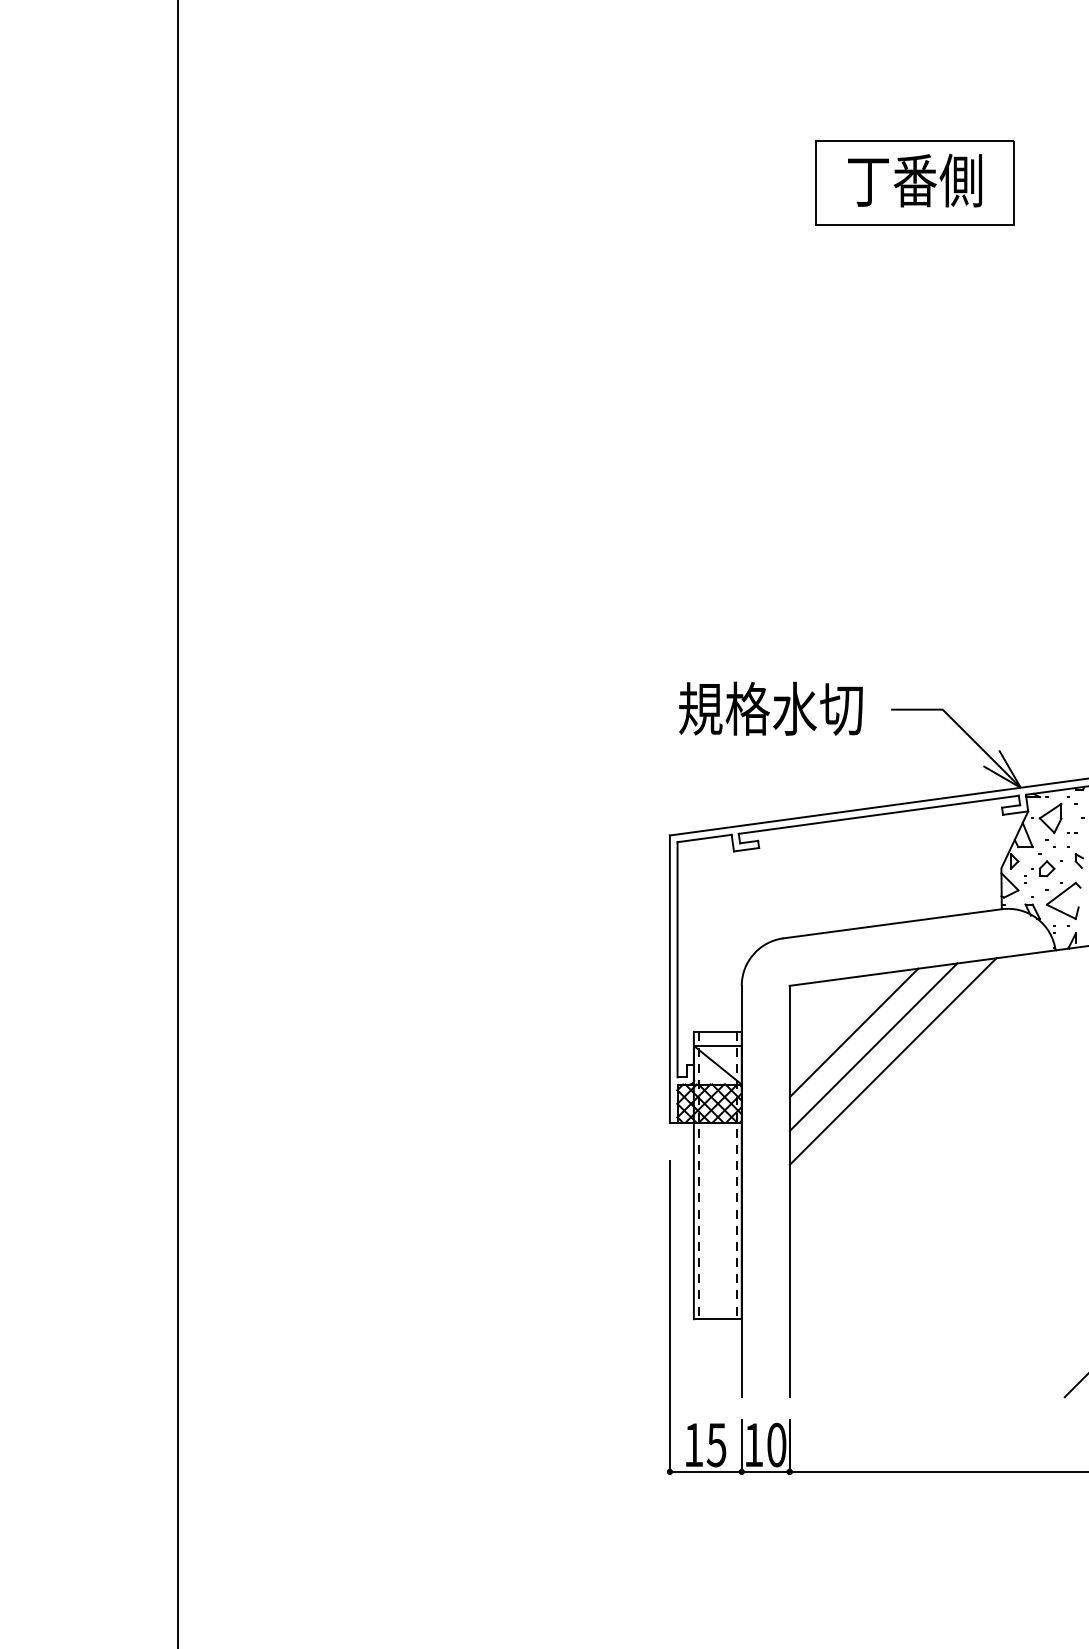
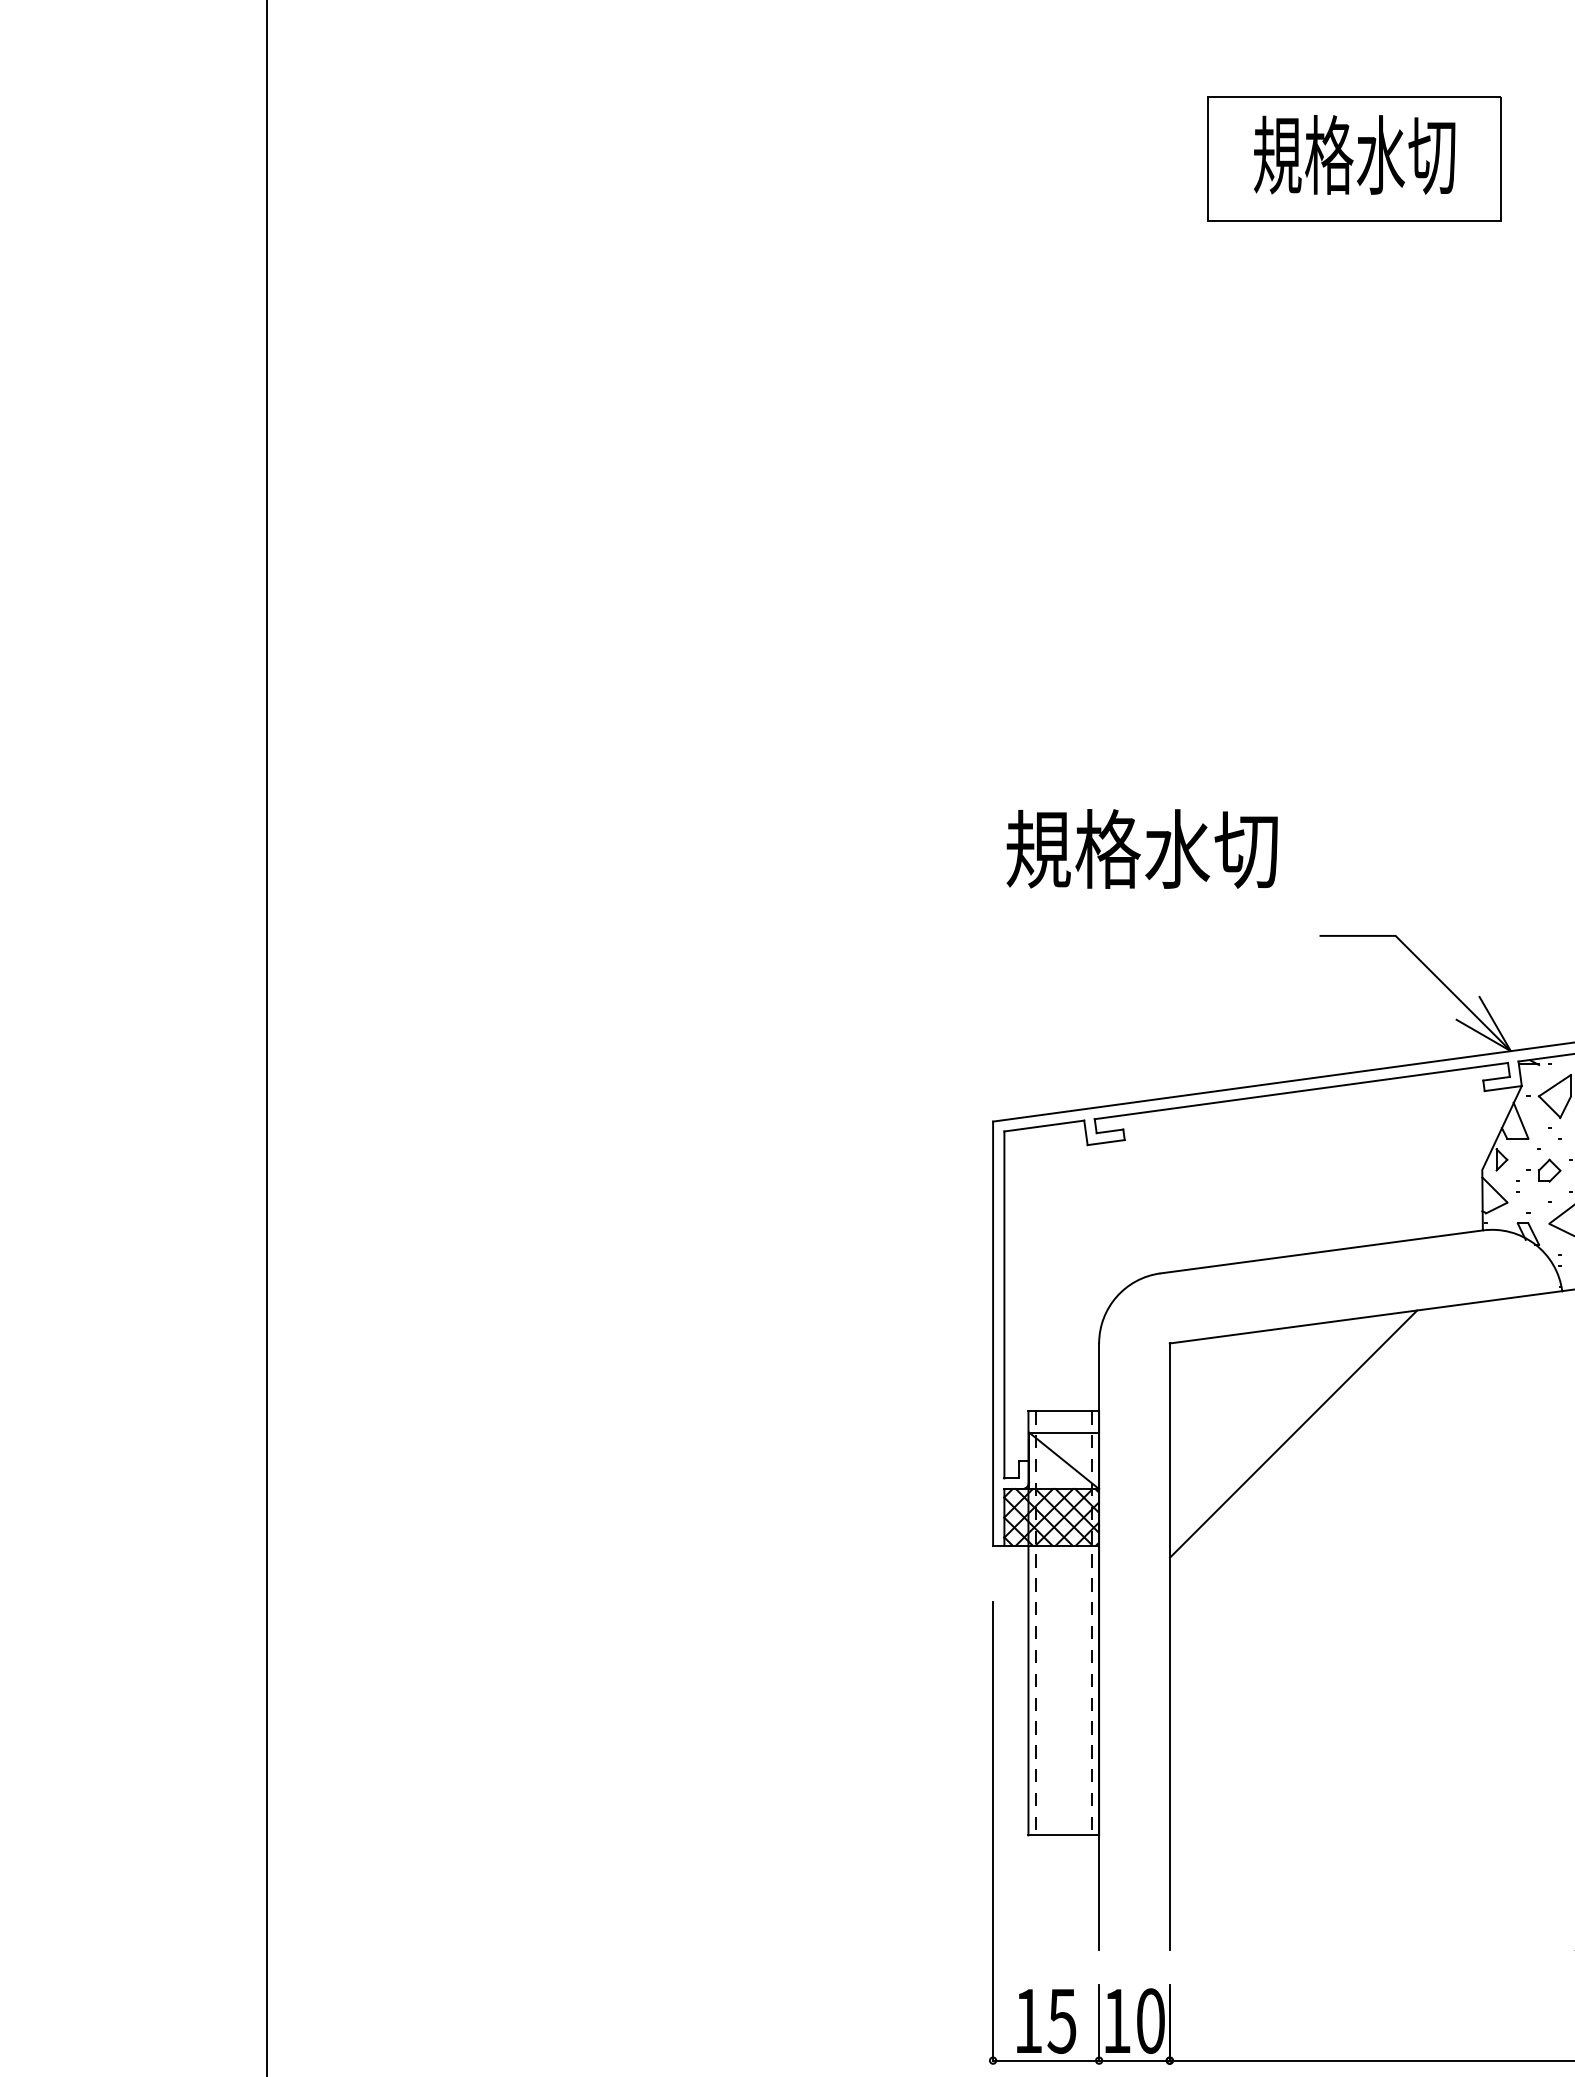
text: (914, 180) -> (1354, 155), 丁番側 -> 規格水切
text: (770, 708) -> (1141, 848), moved
line: (853, 1032) -> (1264, 1412), removed
line: (892, 1061) -> (1321, 1455), removed

